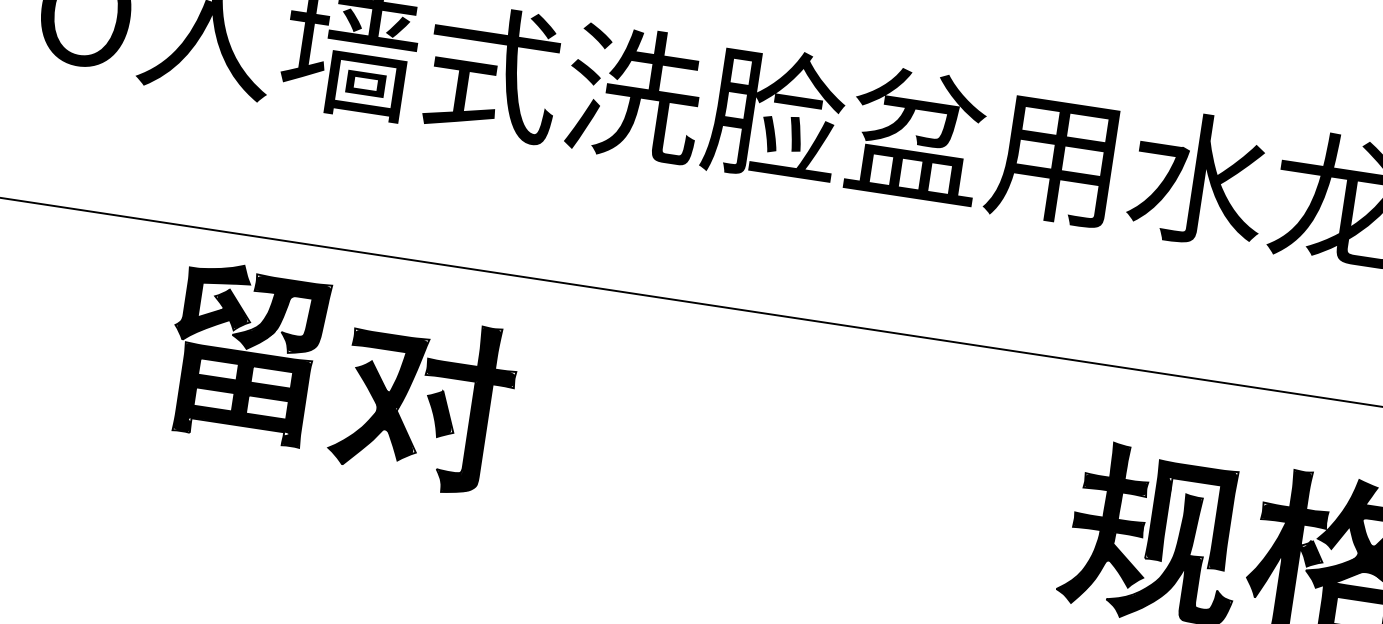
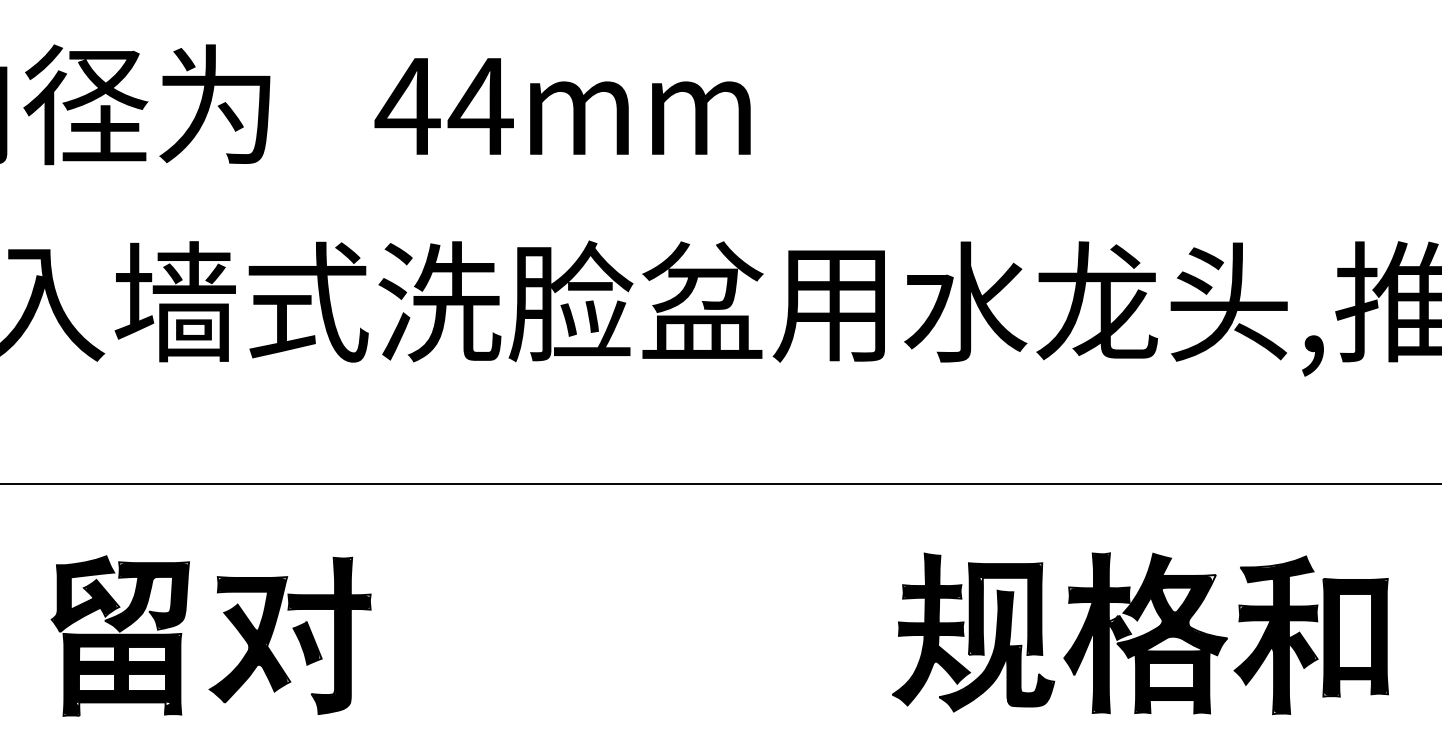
part: (245, 352) -> (119, 635), moved
part: (422, 402) -> (289, 635), moved

